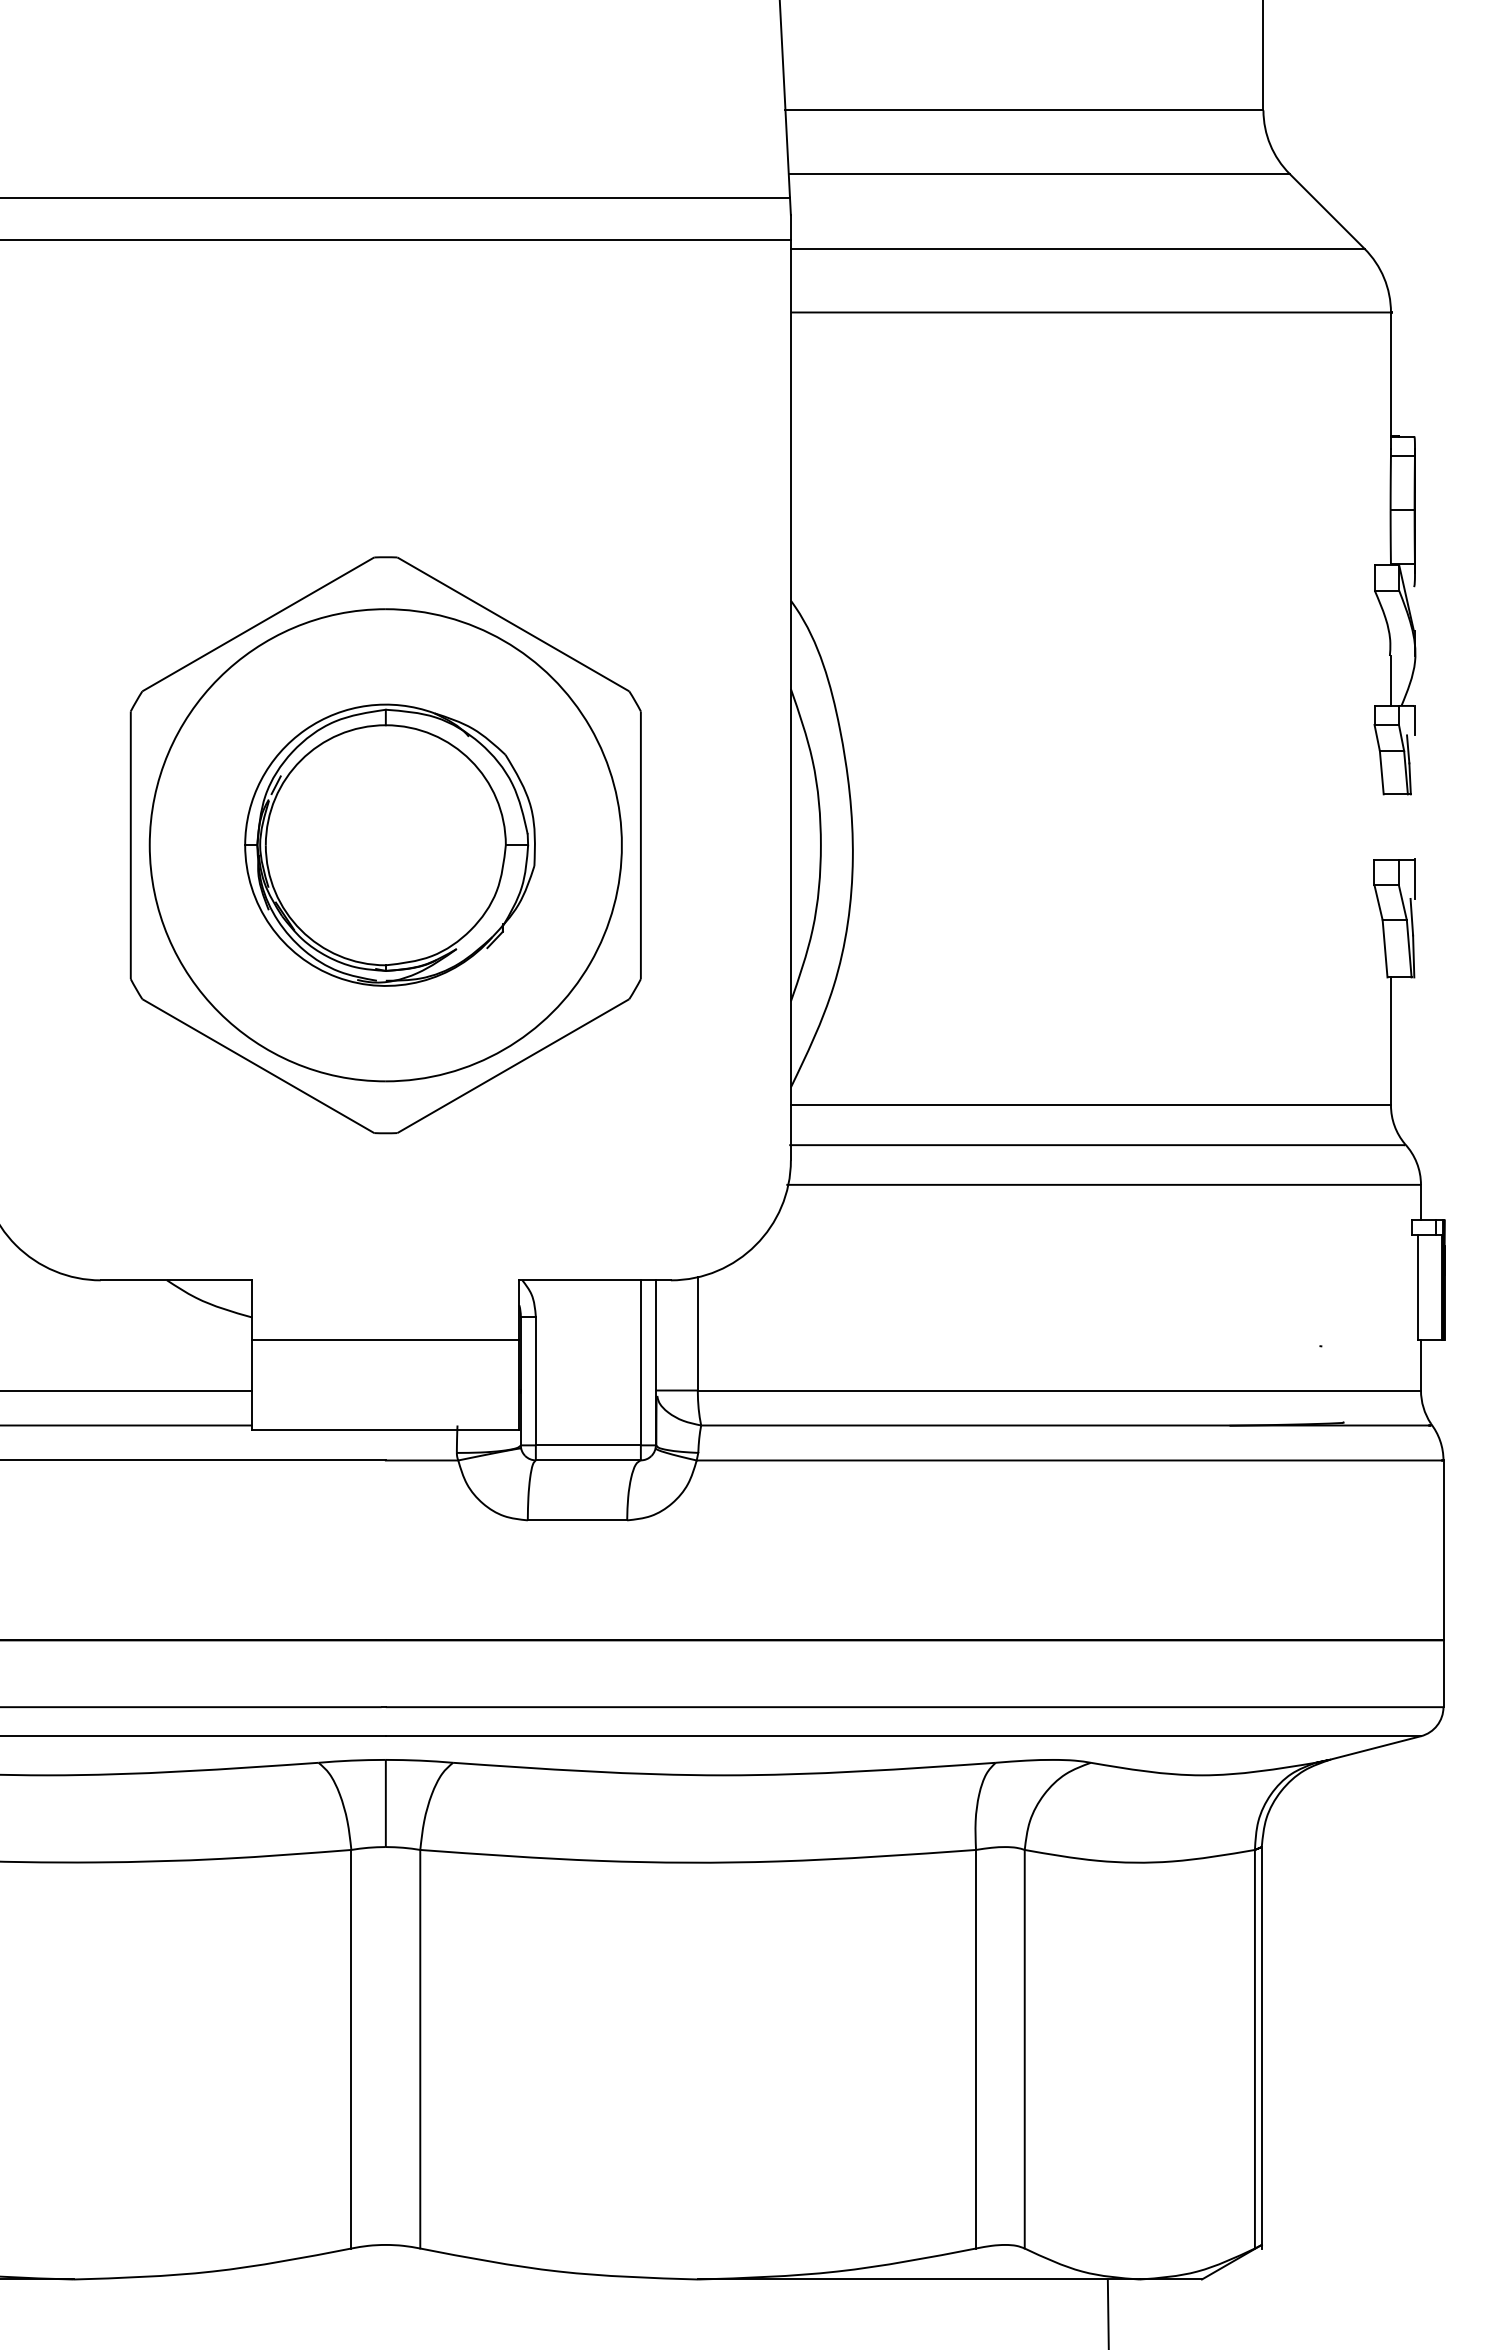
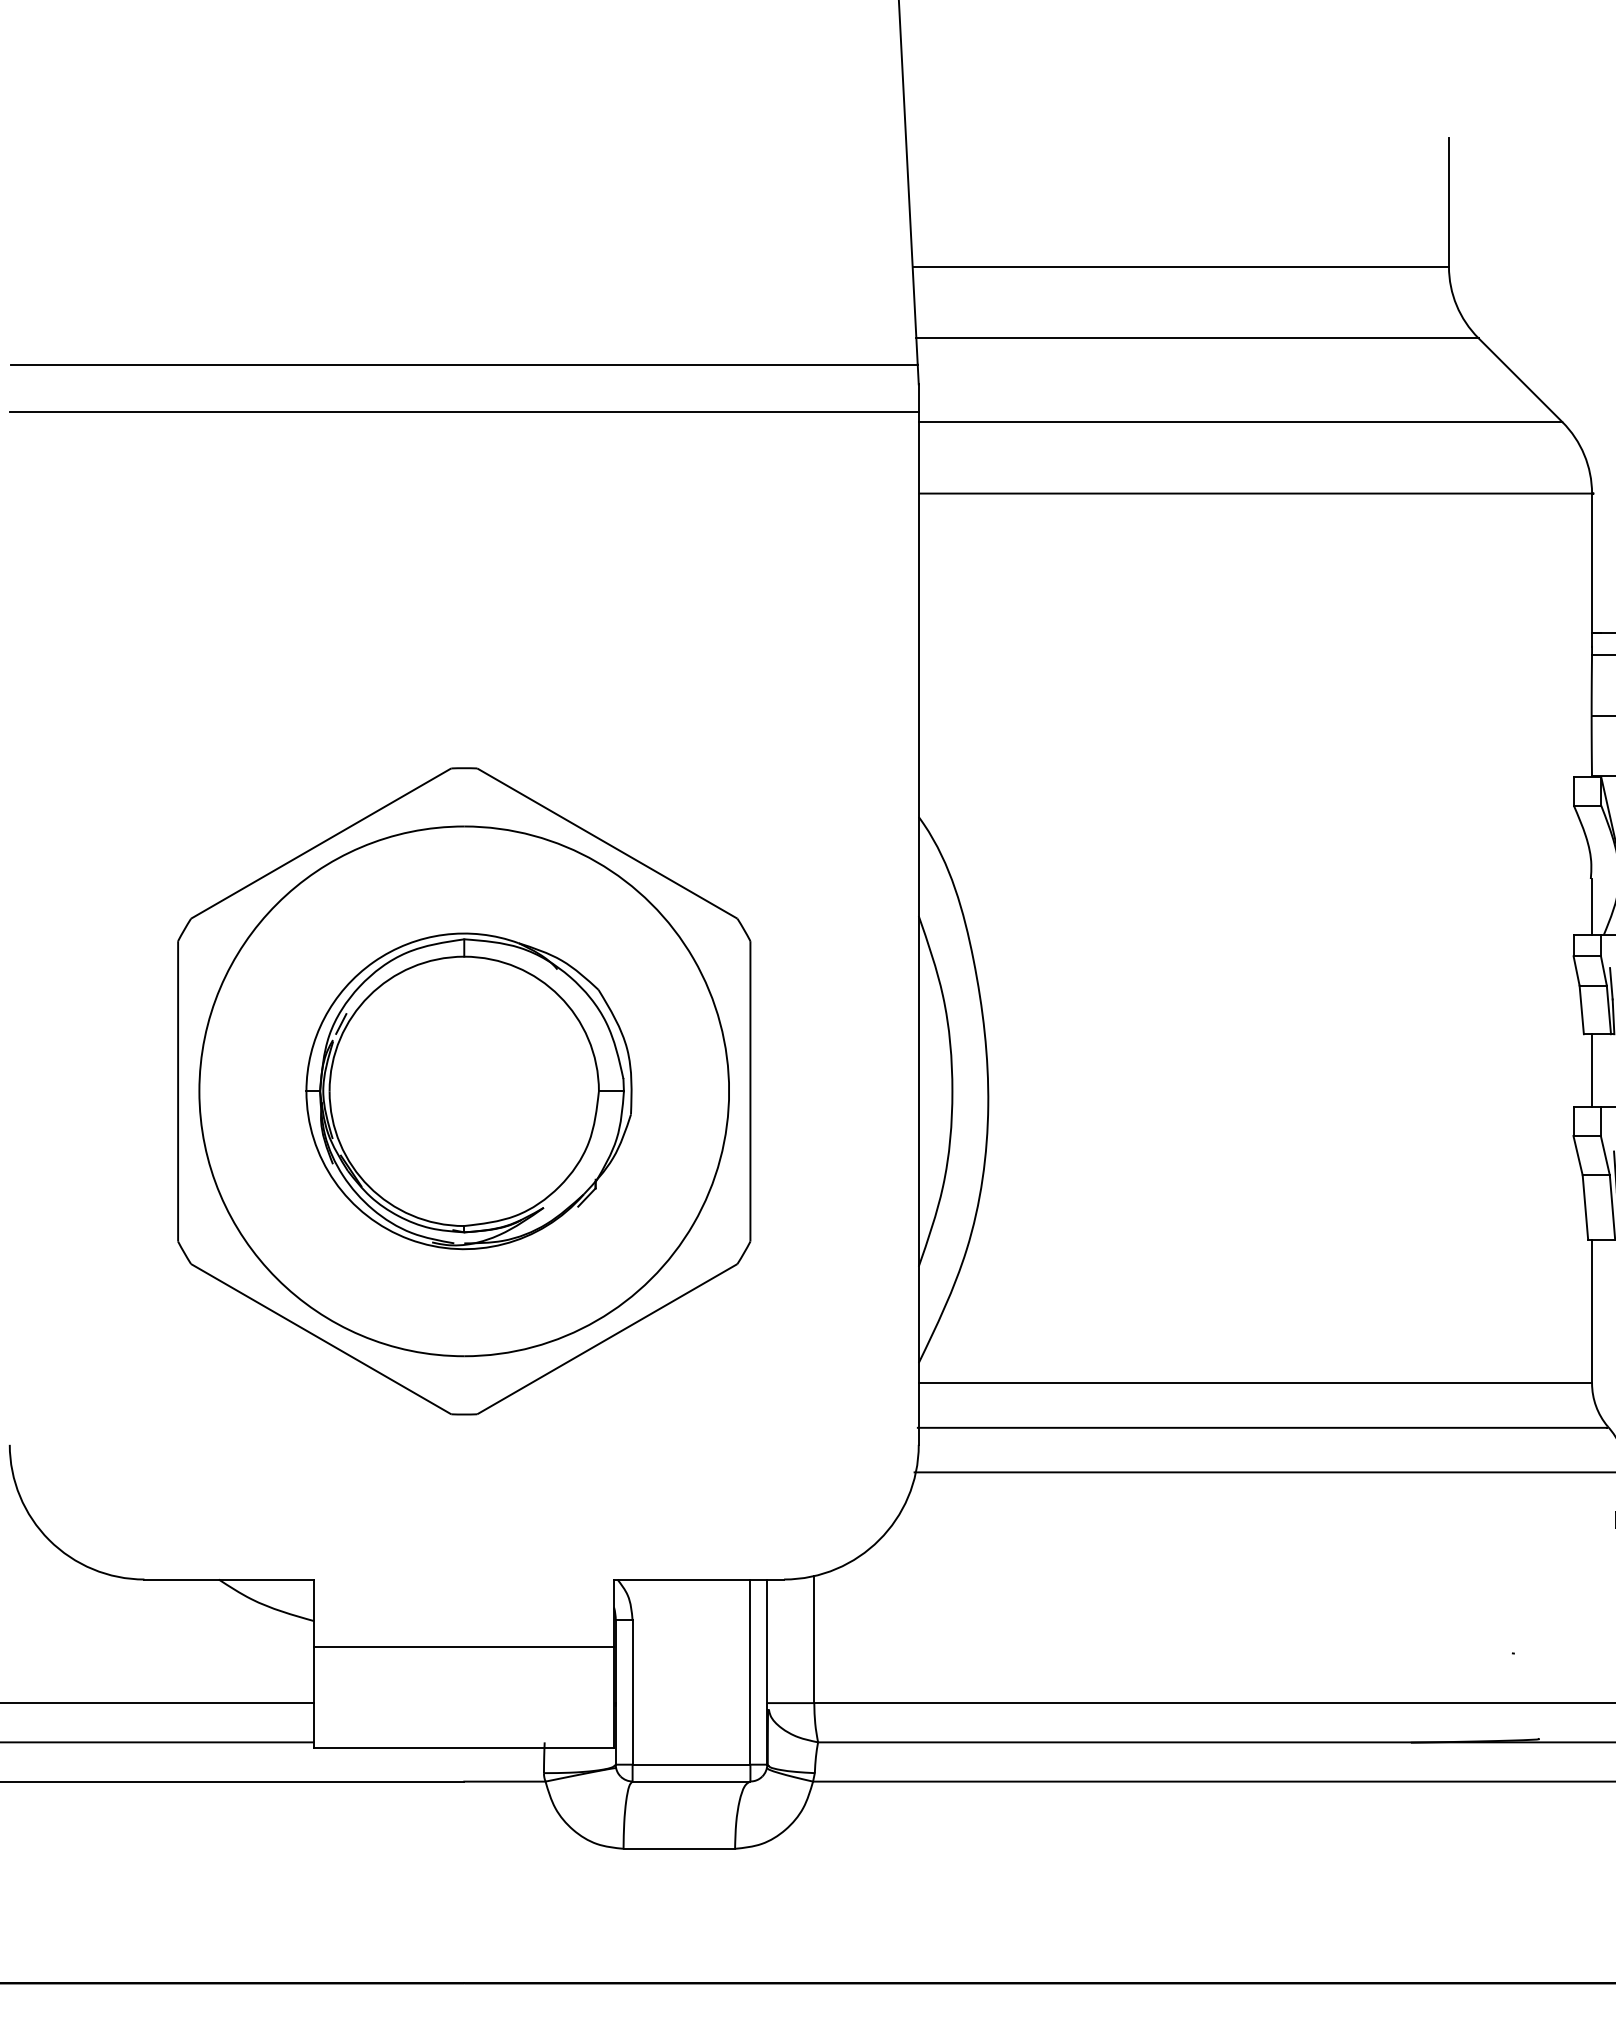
line: (1390, 826) -> (1591, 1070), added

